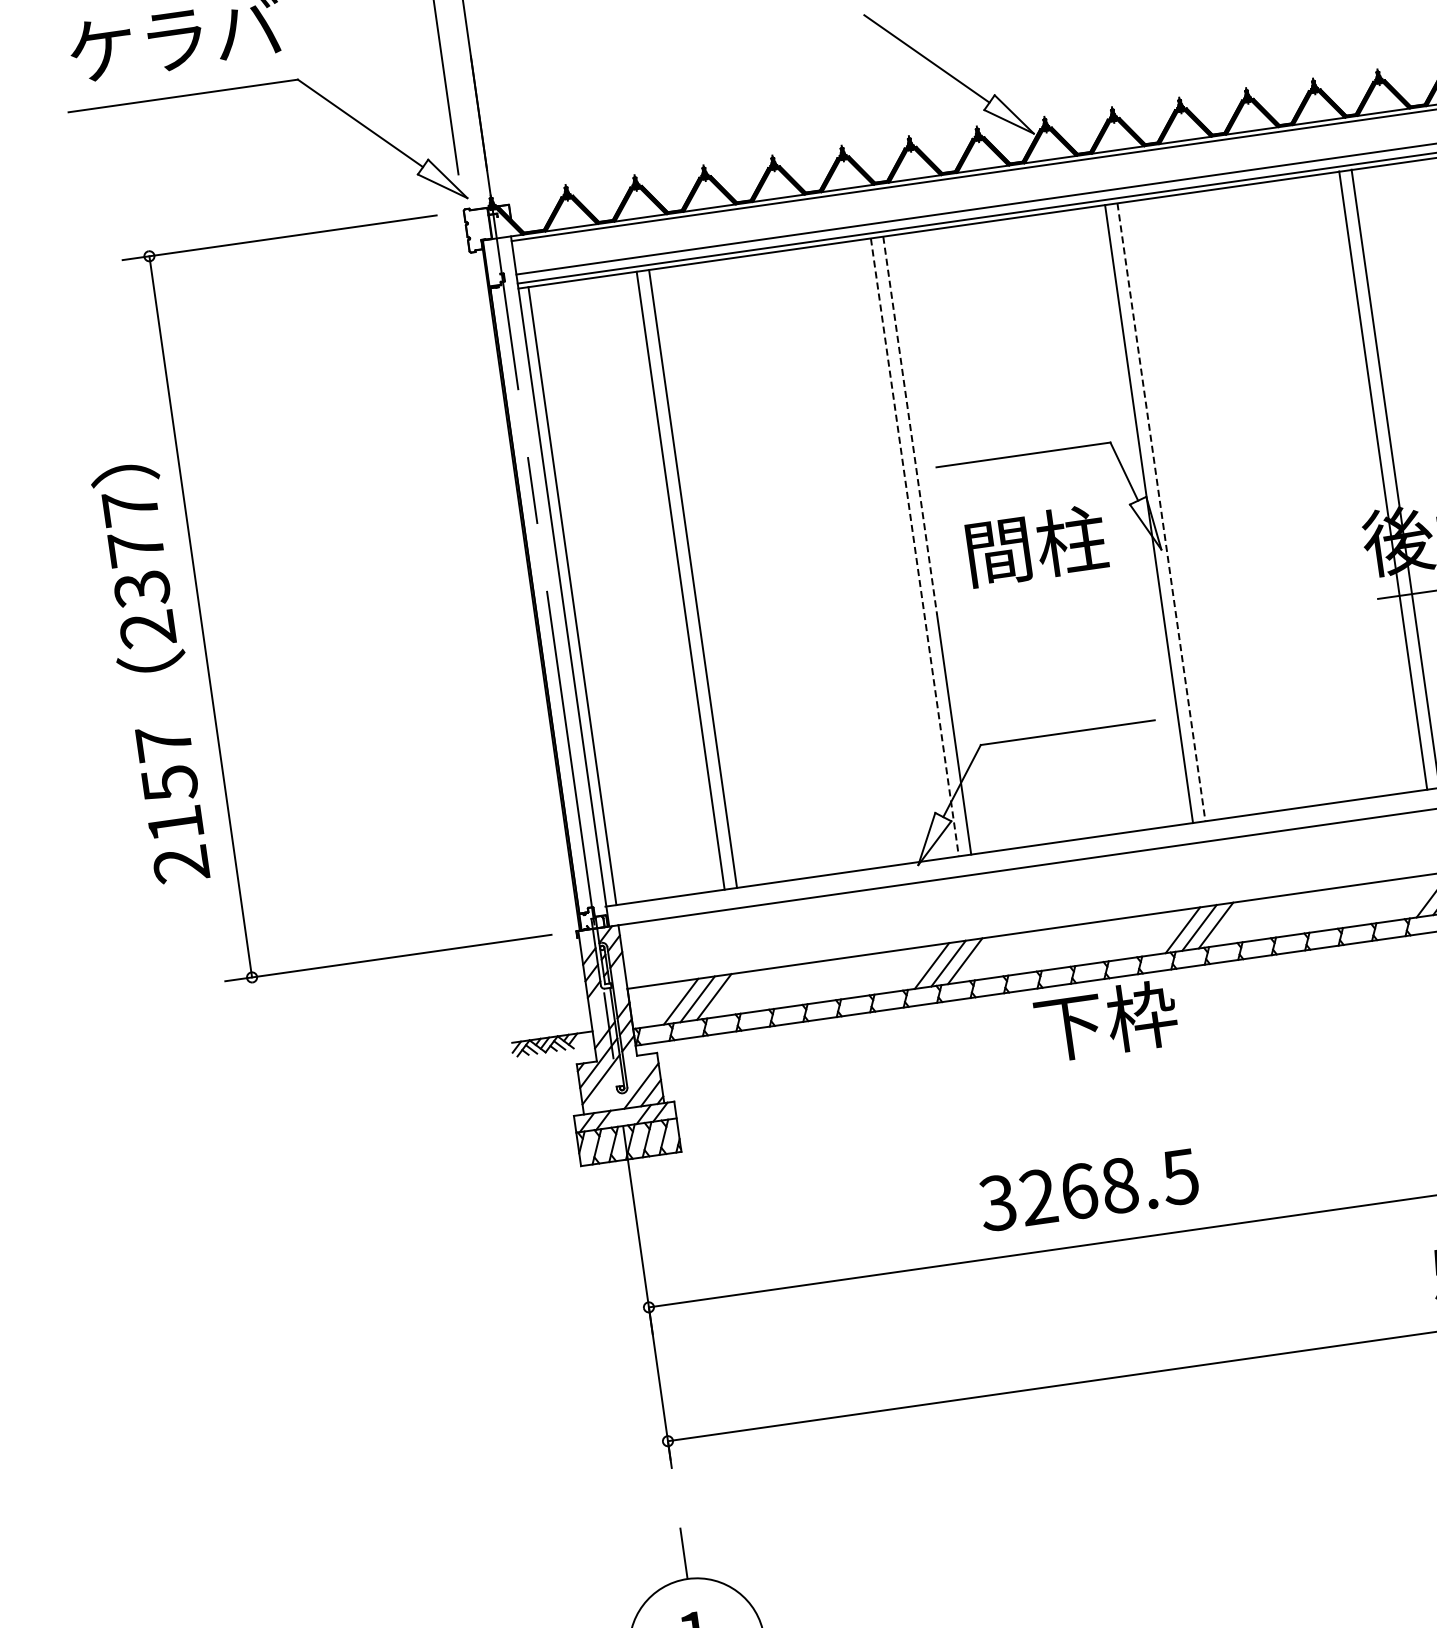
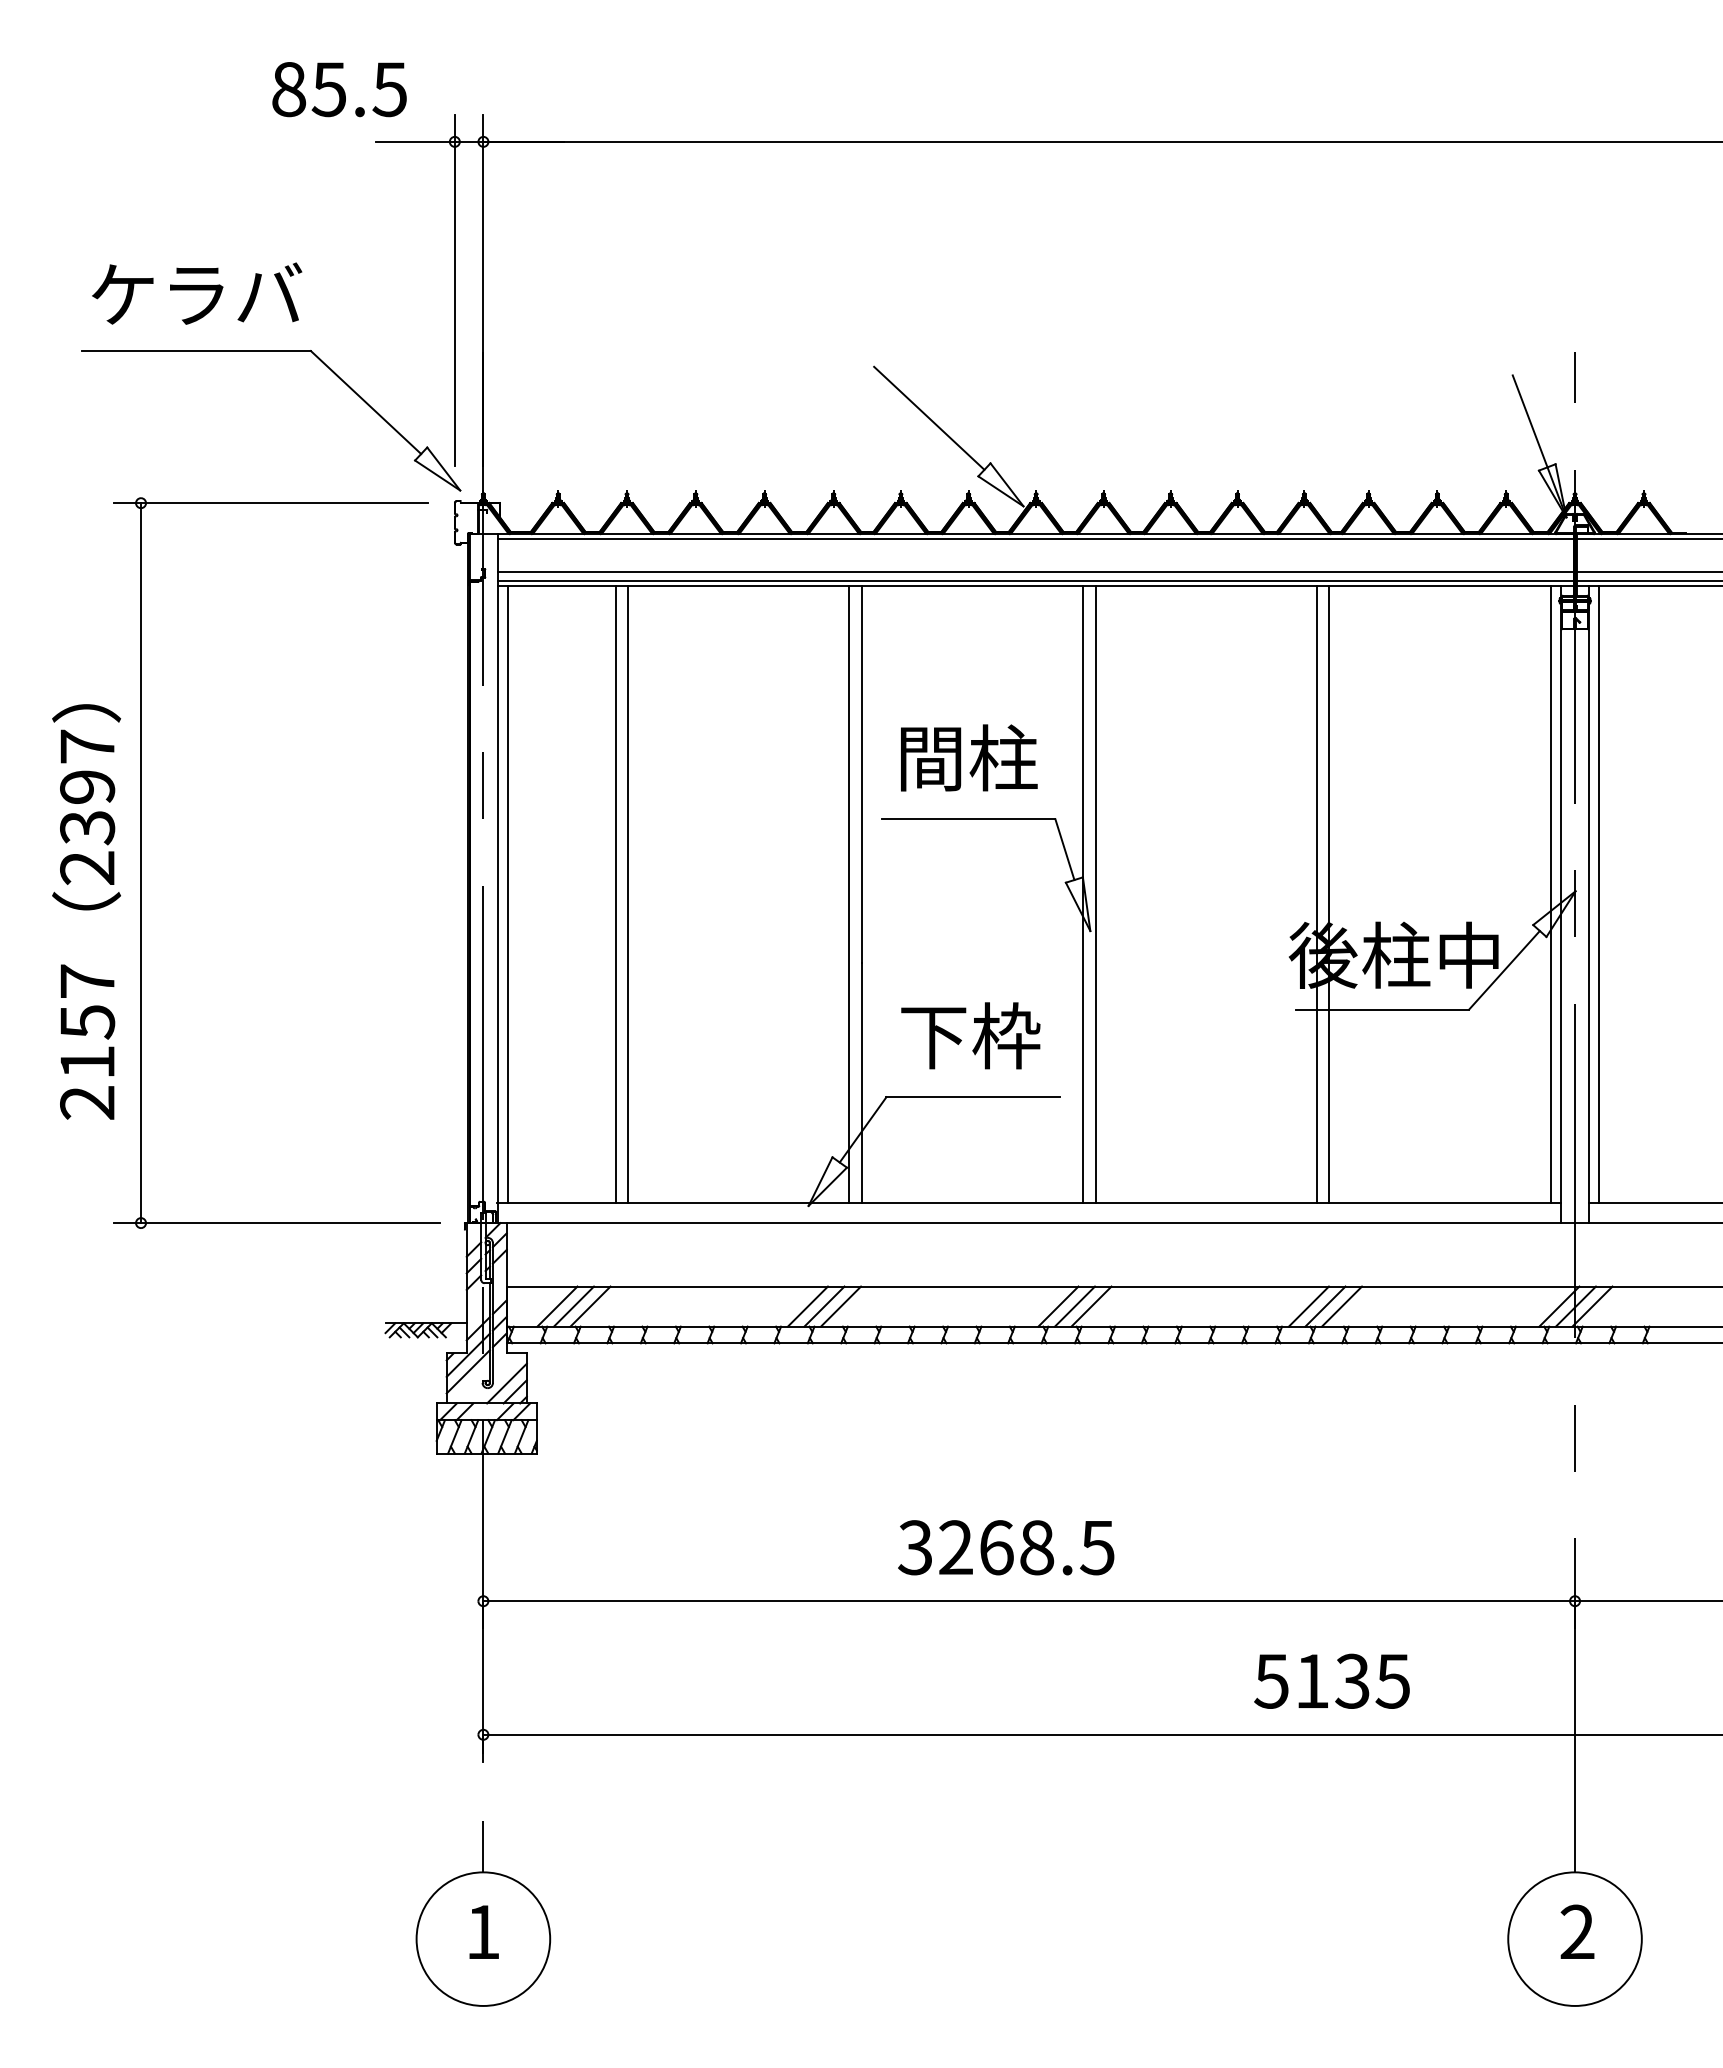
line: (909, 425) -> (861, 774), dashed -> solid
line: (1161, 513) -> (1095, 895), dashed -> solid
text: (1037, 545) -> (969, 757), moved
text: (136, 547) -> (87, 786), 2377 -> 2397
line: (915, 548) -> (849, 895), dashed -> solid
text: (1105, 1020) -> (970, 1035), moved
text: (1089, 1189) -> (1006, 1547), moved

